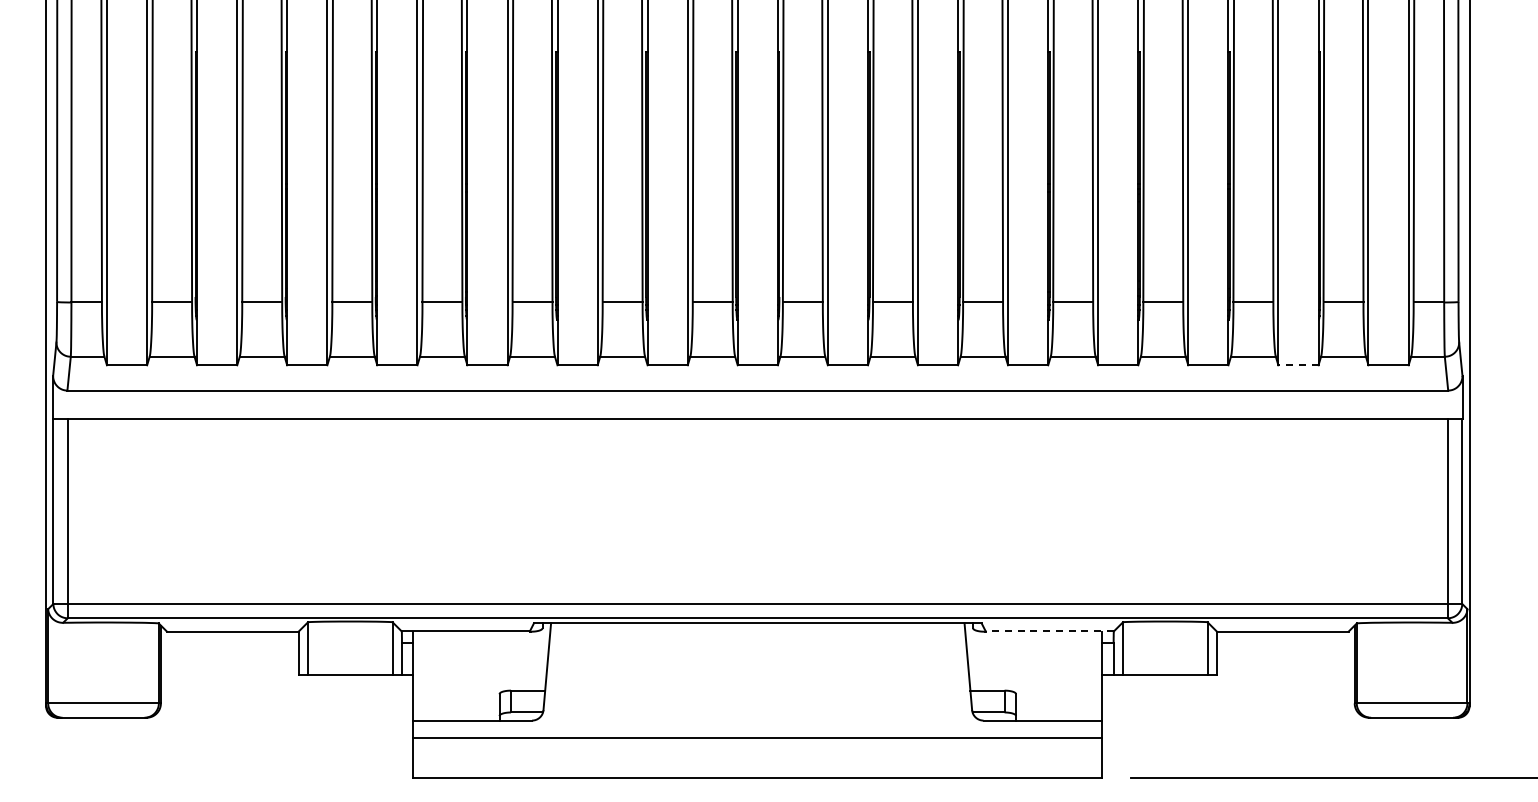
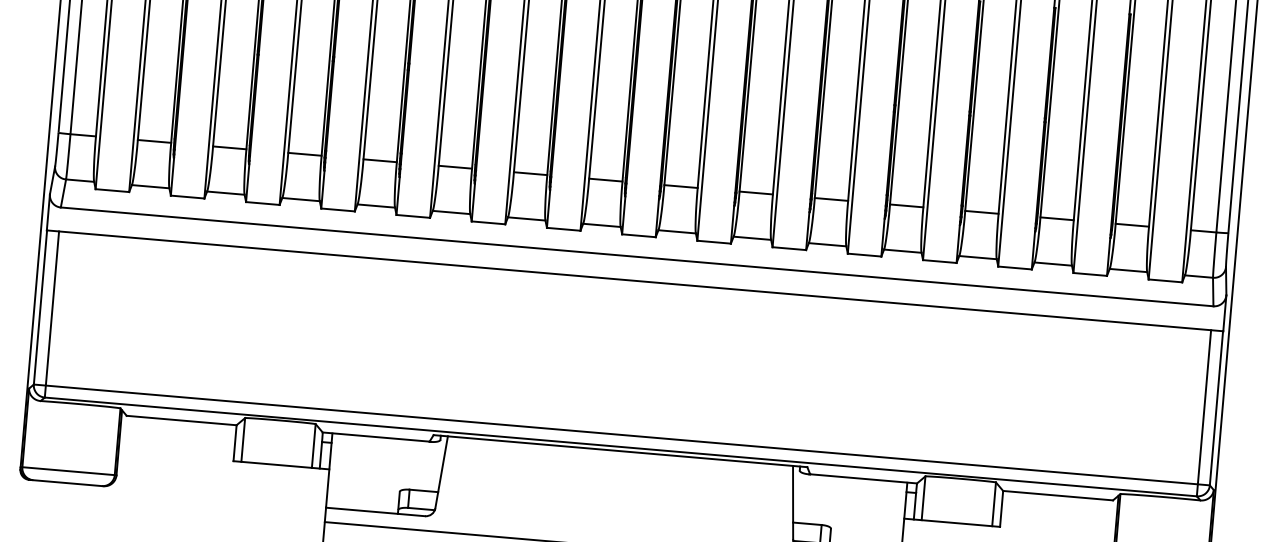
line: (1297, 365) -> (1089, 274), dashed -> solid
line: (1049, 631) -> (863, 478), dashed -> solid

